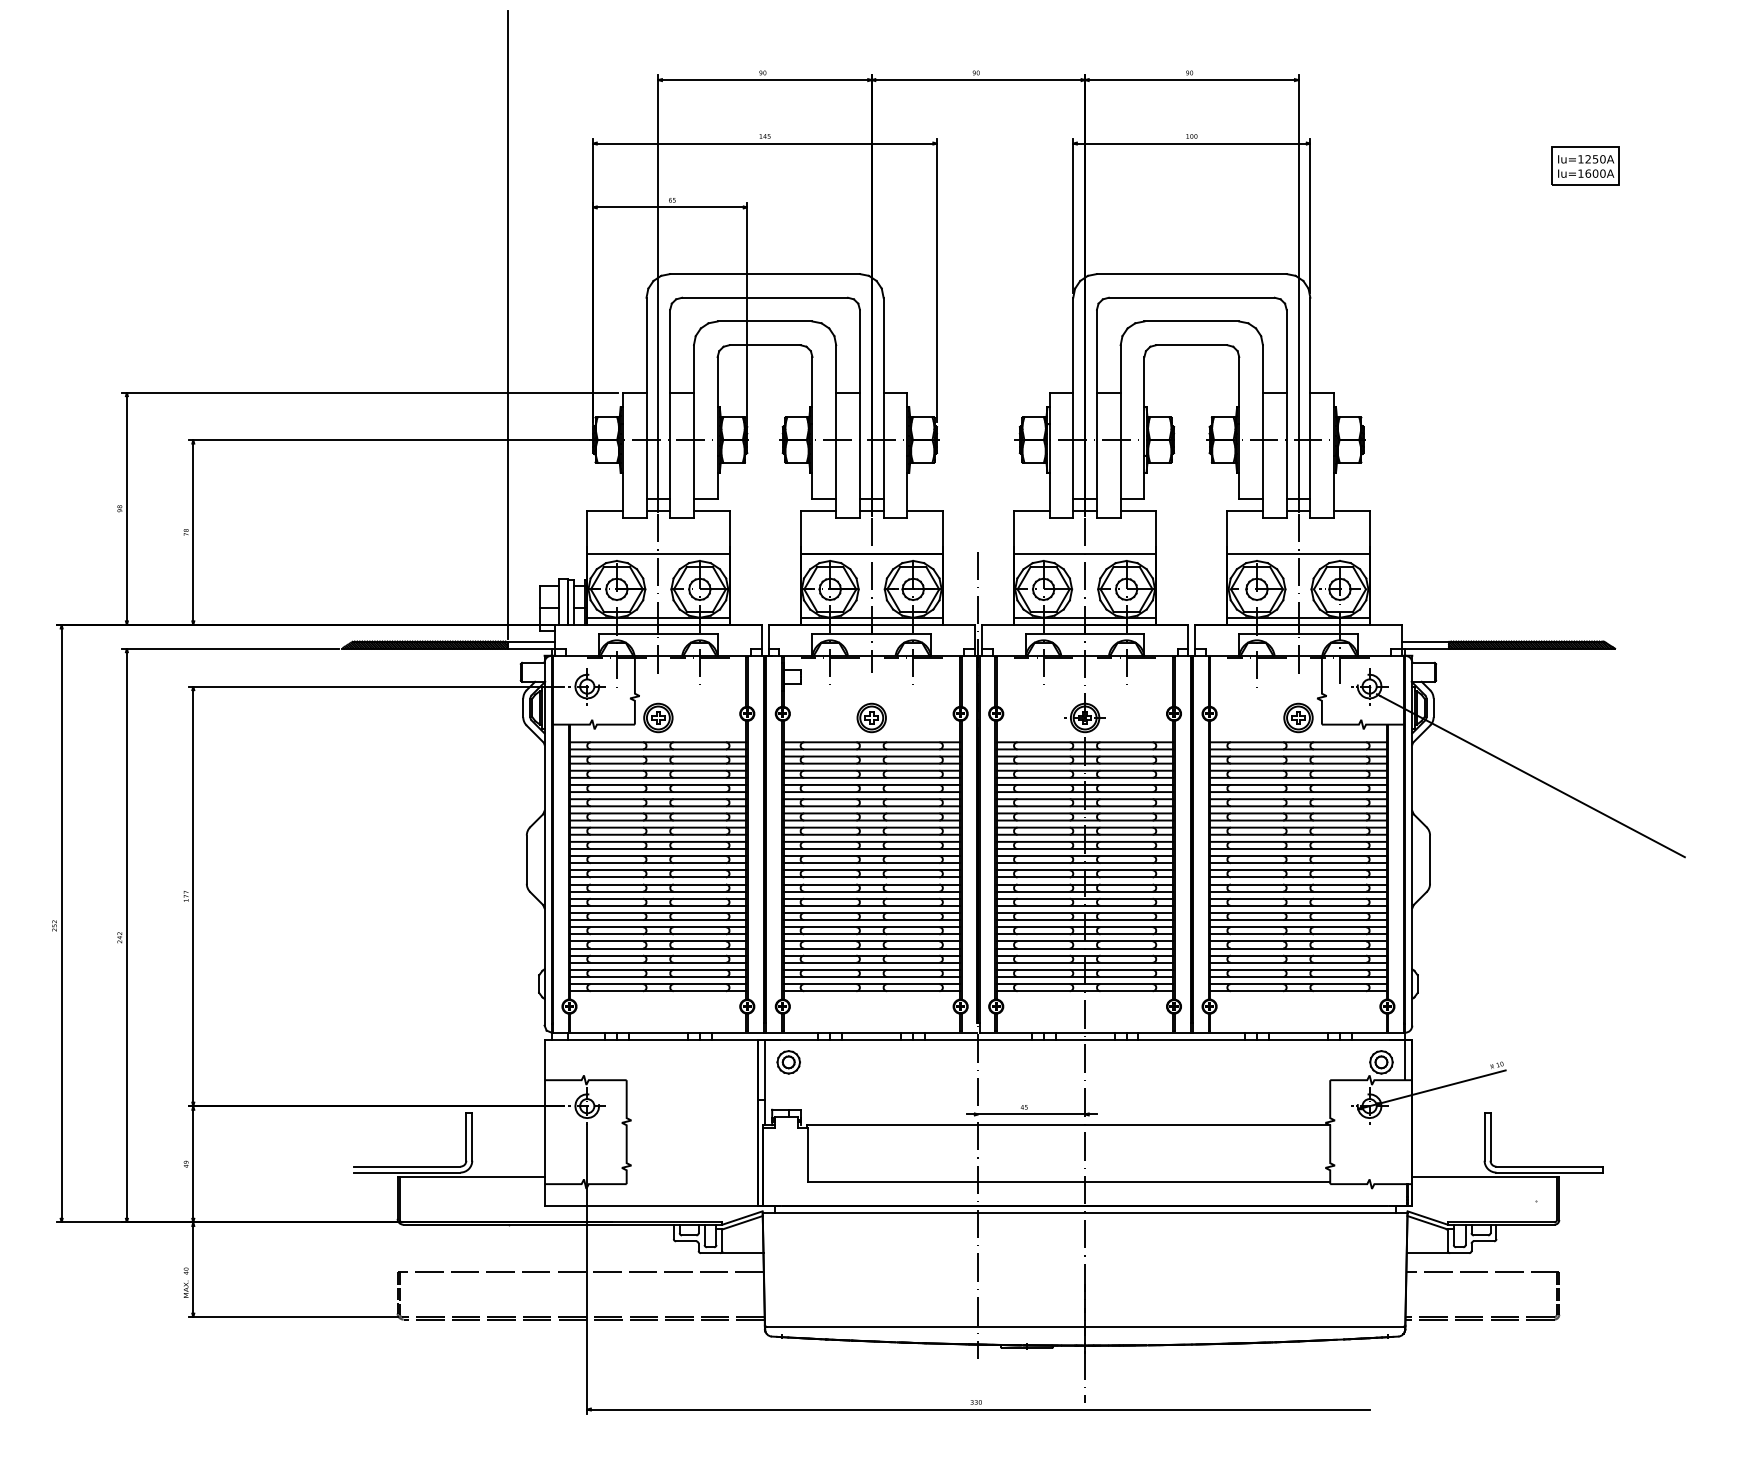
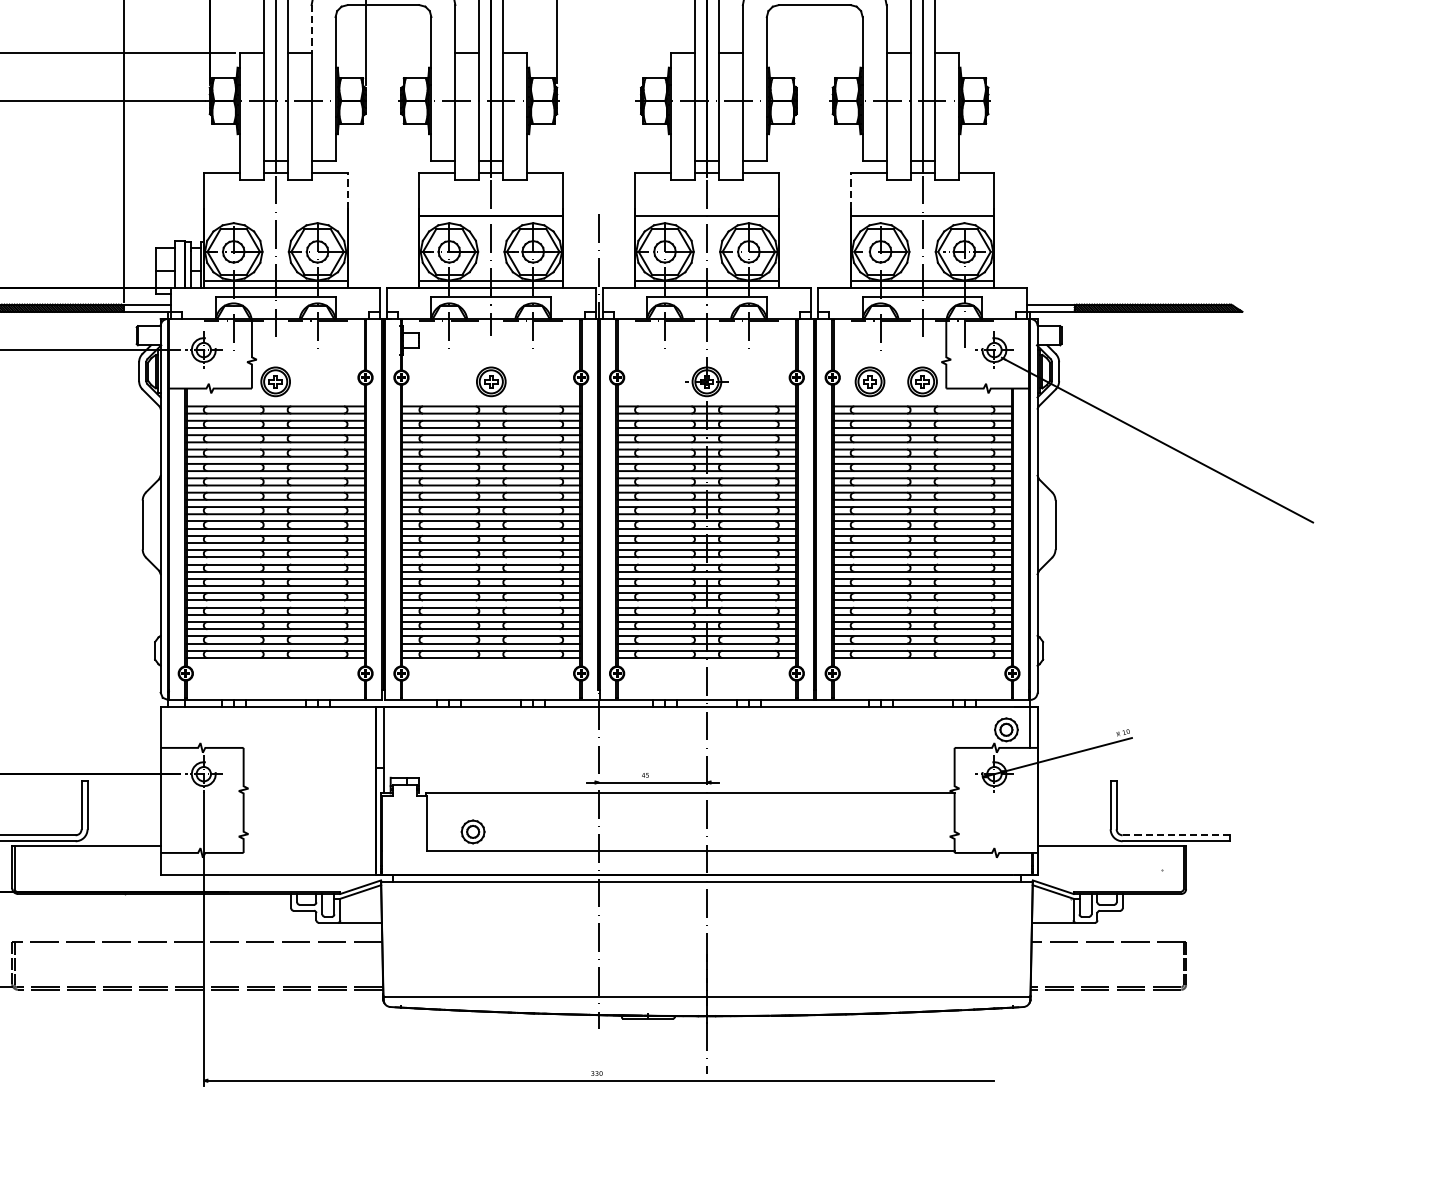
line: (693, 368) -> (311, 28), solid -> dashed
line: (729, 528) -> (347, 190), solid -> dashed
line: (1227, 528) -> (850, 190), solid -> dashed
line: (658, 554) -> (275, 216), removed
part: (1246, 717) -> (870, 381), added
part: (788, 1062) -> (472, 832), moved
line: (1549, 1166) -> (1176, 835), solid -> dashed

